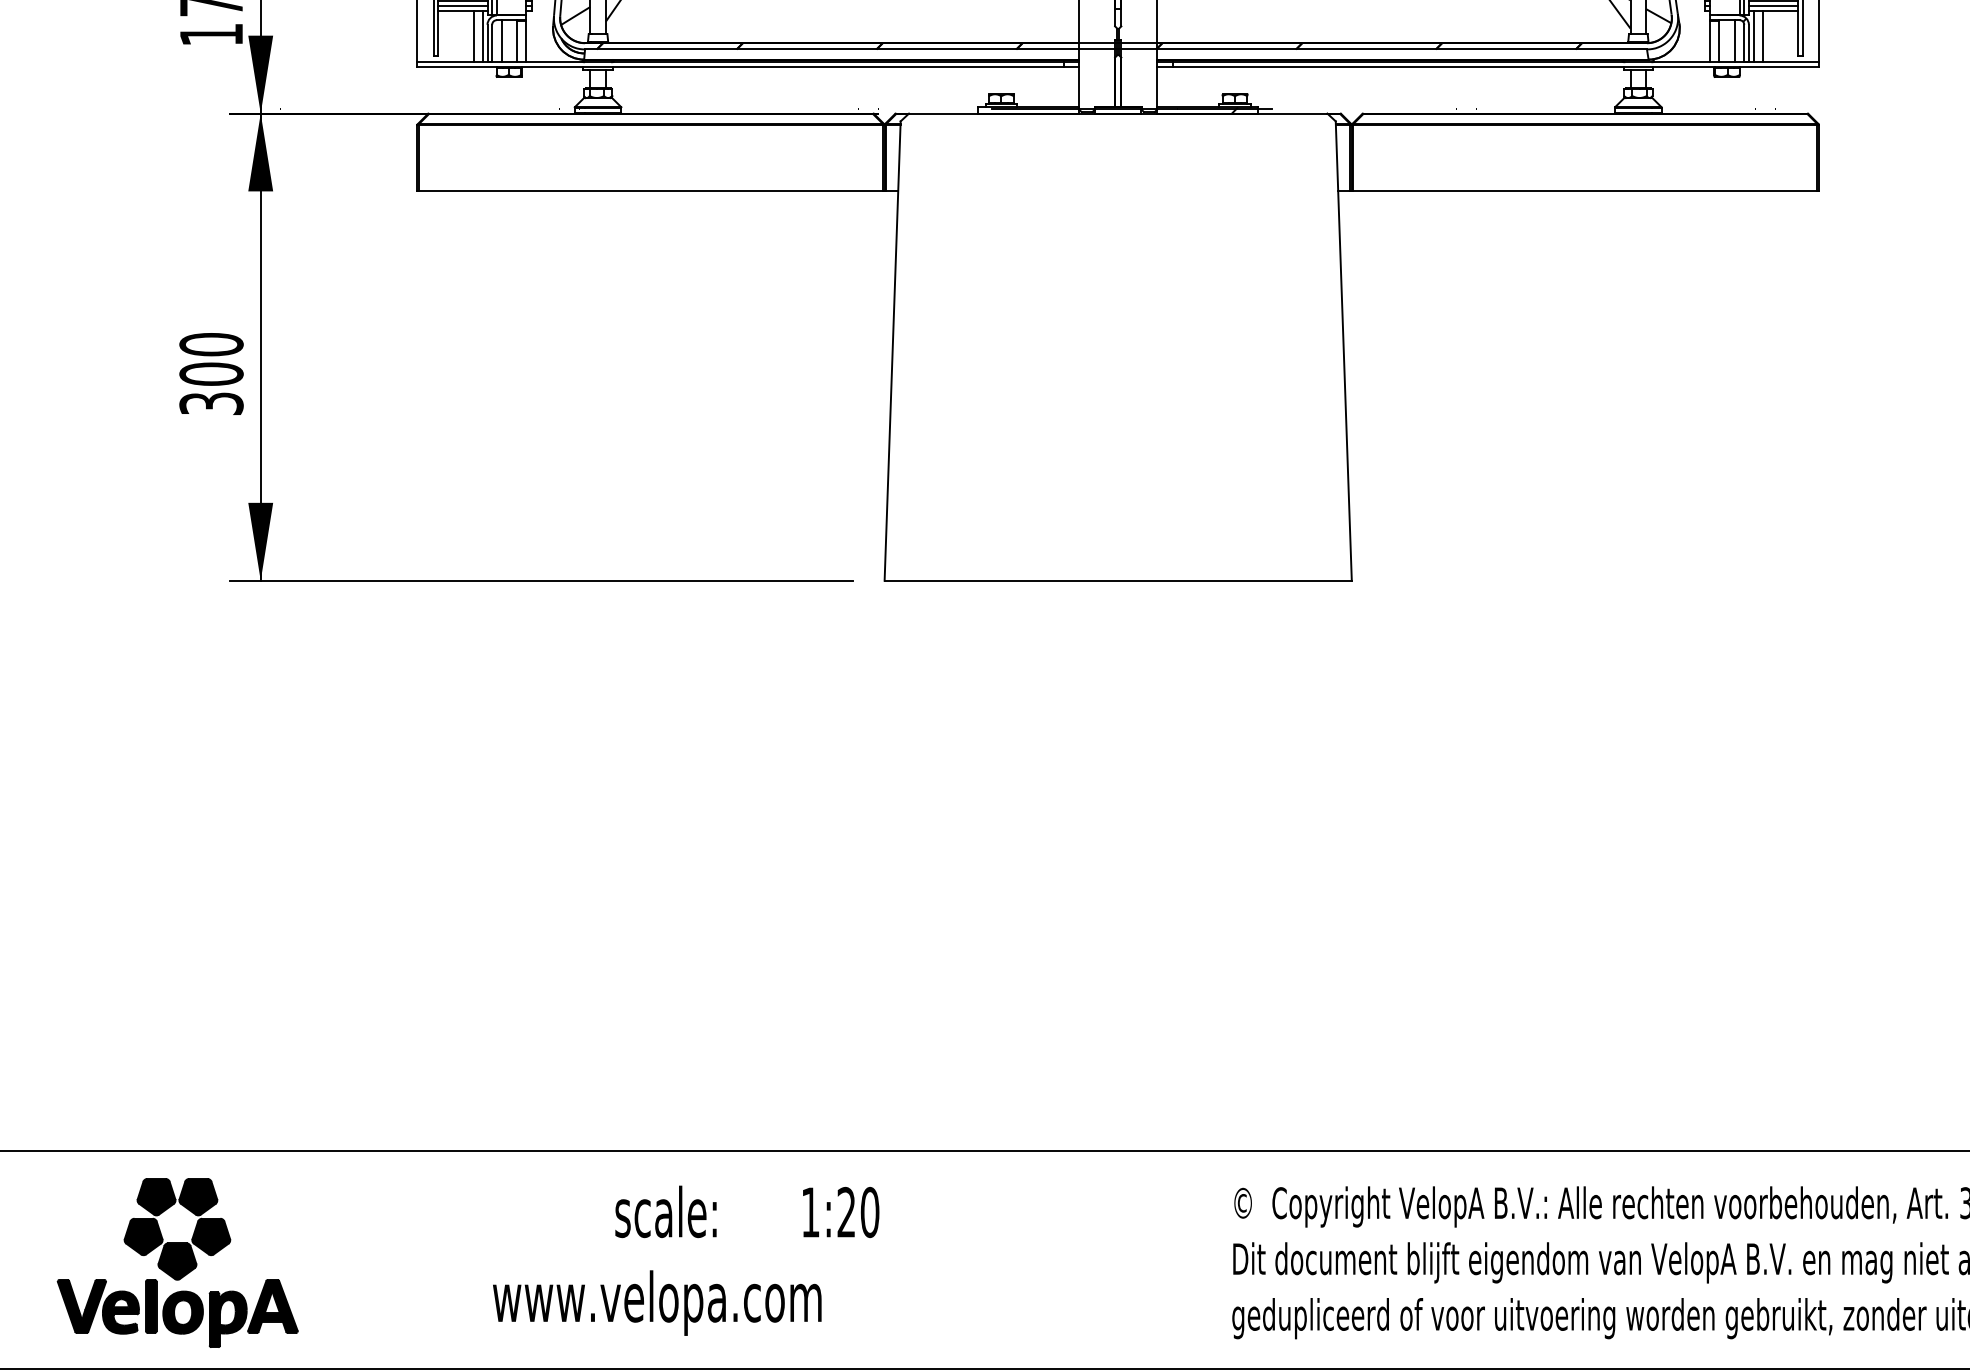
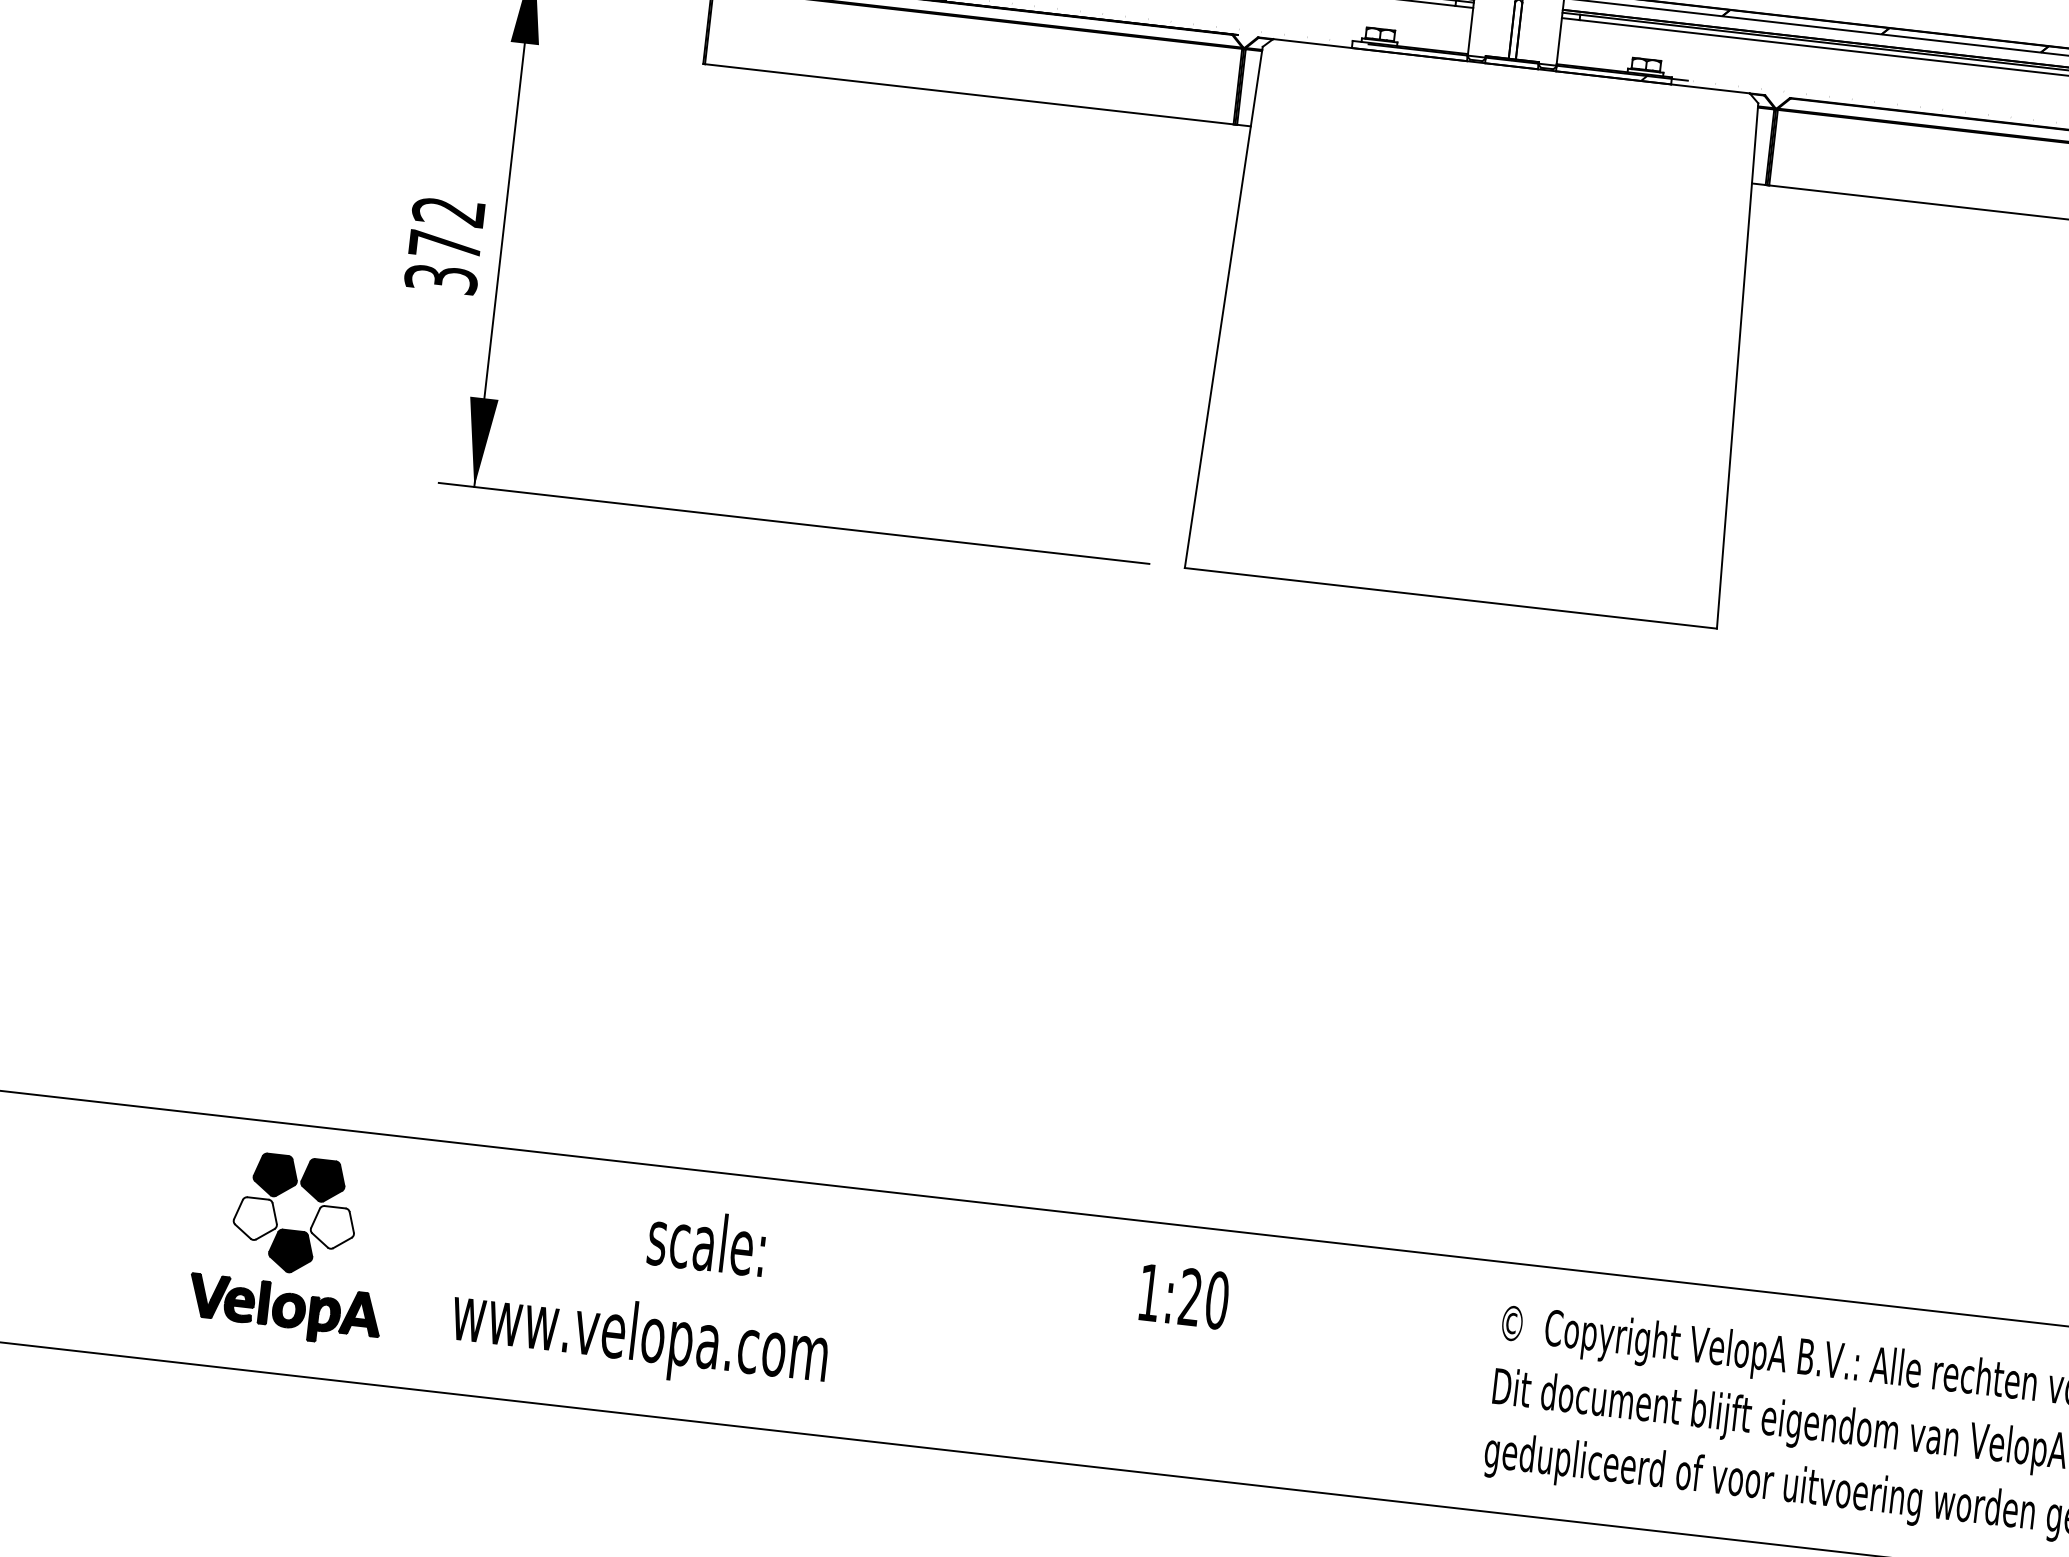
text: (211, 359) -> (446, 228), 300 -> 372
text: (665, 1211) -> (706, 1241), moved
text: (841, 1212) -> (1184, 1296), moved
fill: (143, 1236) -> (255, 1218), removed
fill: (211, 1236) -> (333, 1227), removed
text: (657, 1302) -> (640, 1338), moved
part: (177, 1313) -> (284, 1310), size x0.7

